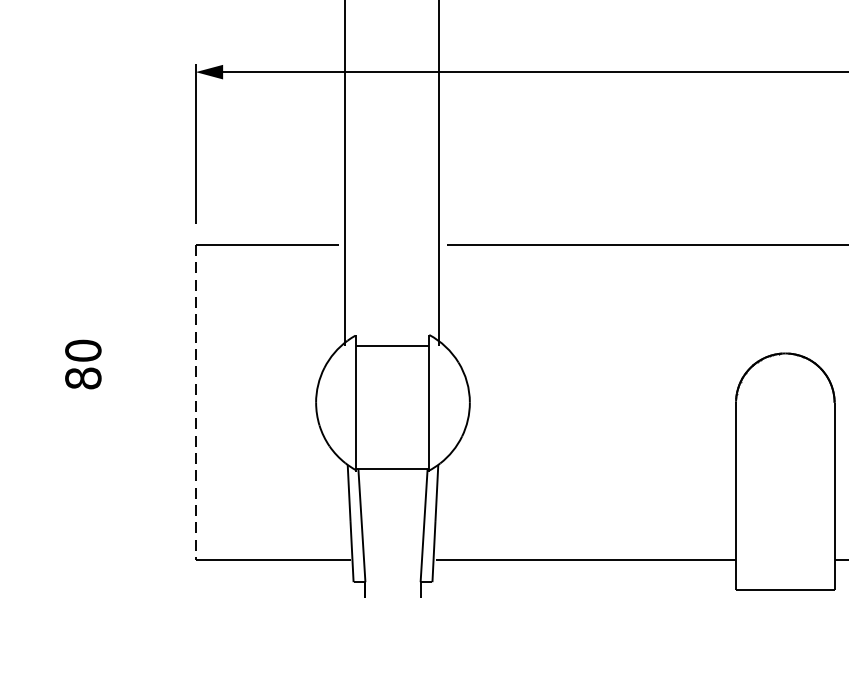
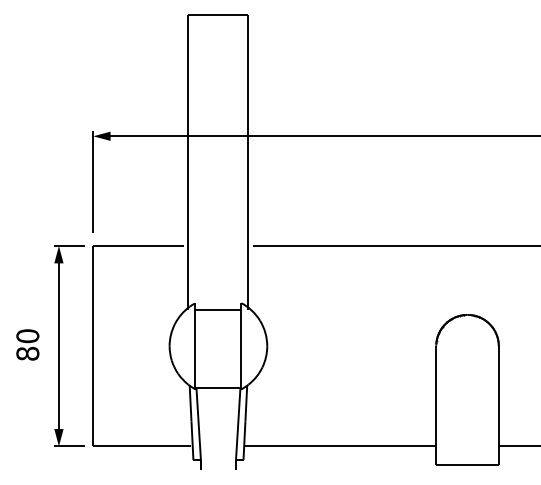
text: (82, 363) -> (27, 344), moved
part: (142, 401) -> (59, 345), added
line: (196, 403) -> (93, 346), dashed -> solid

